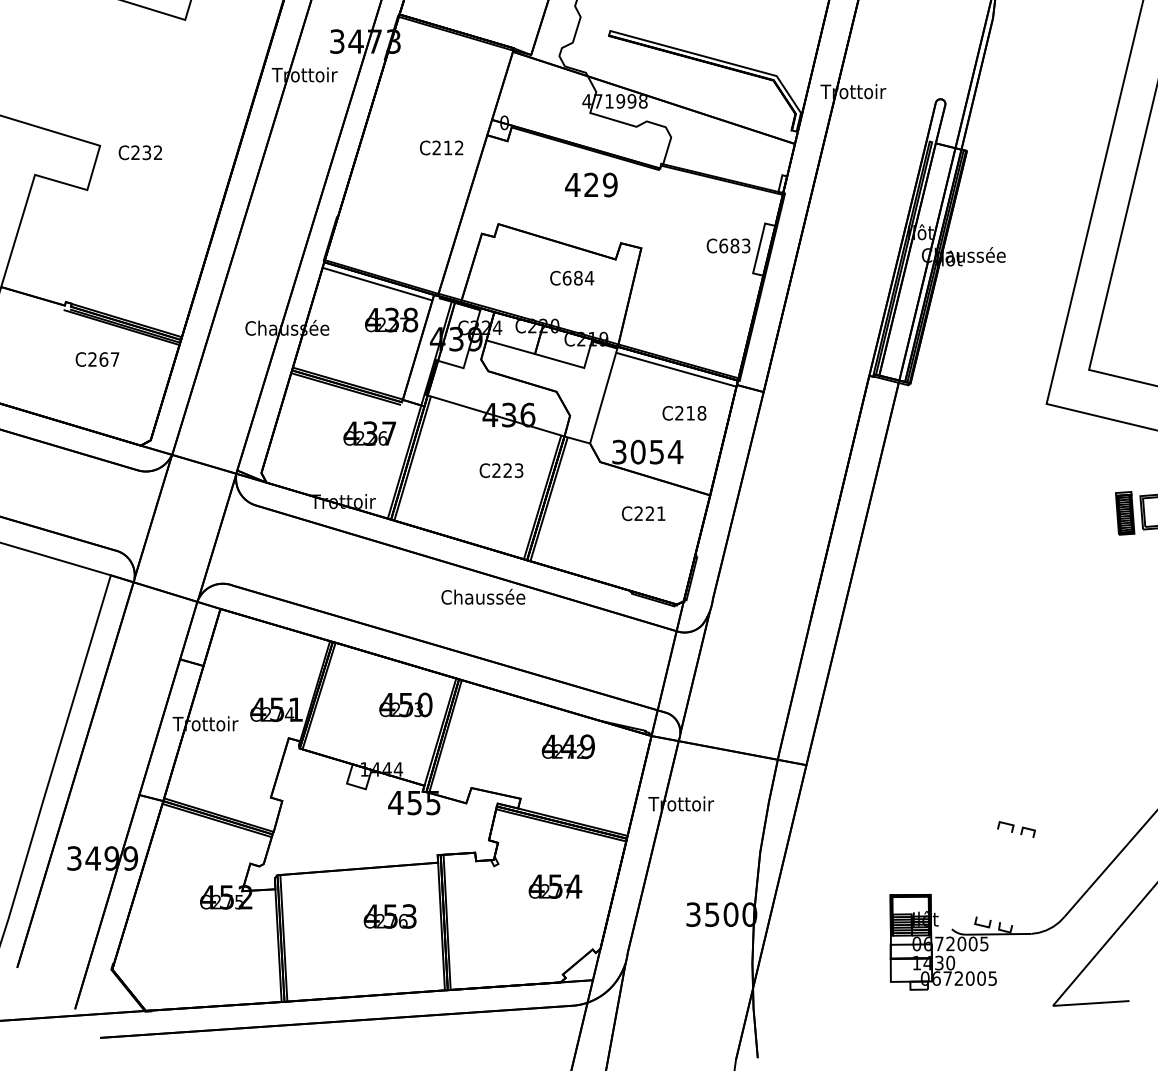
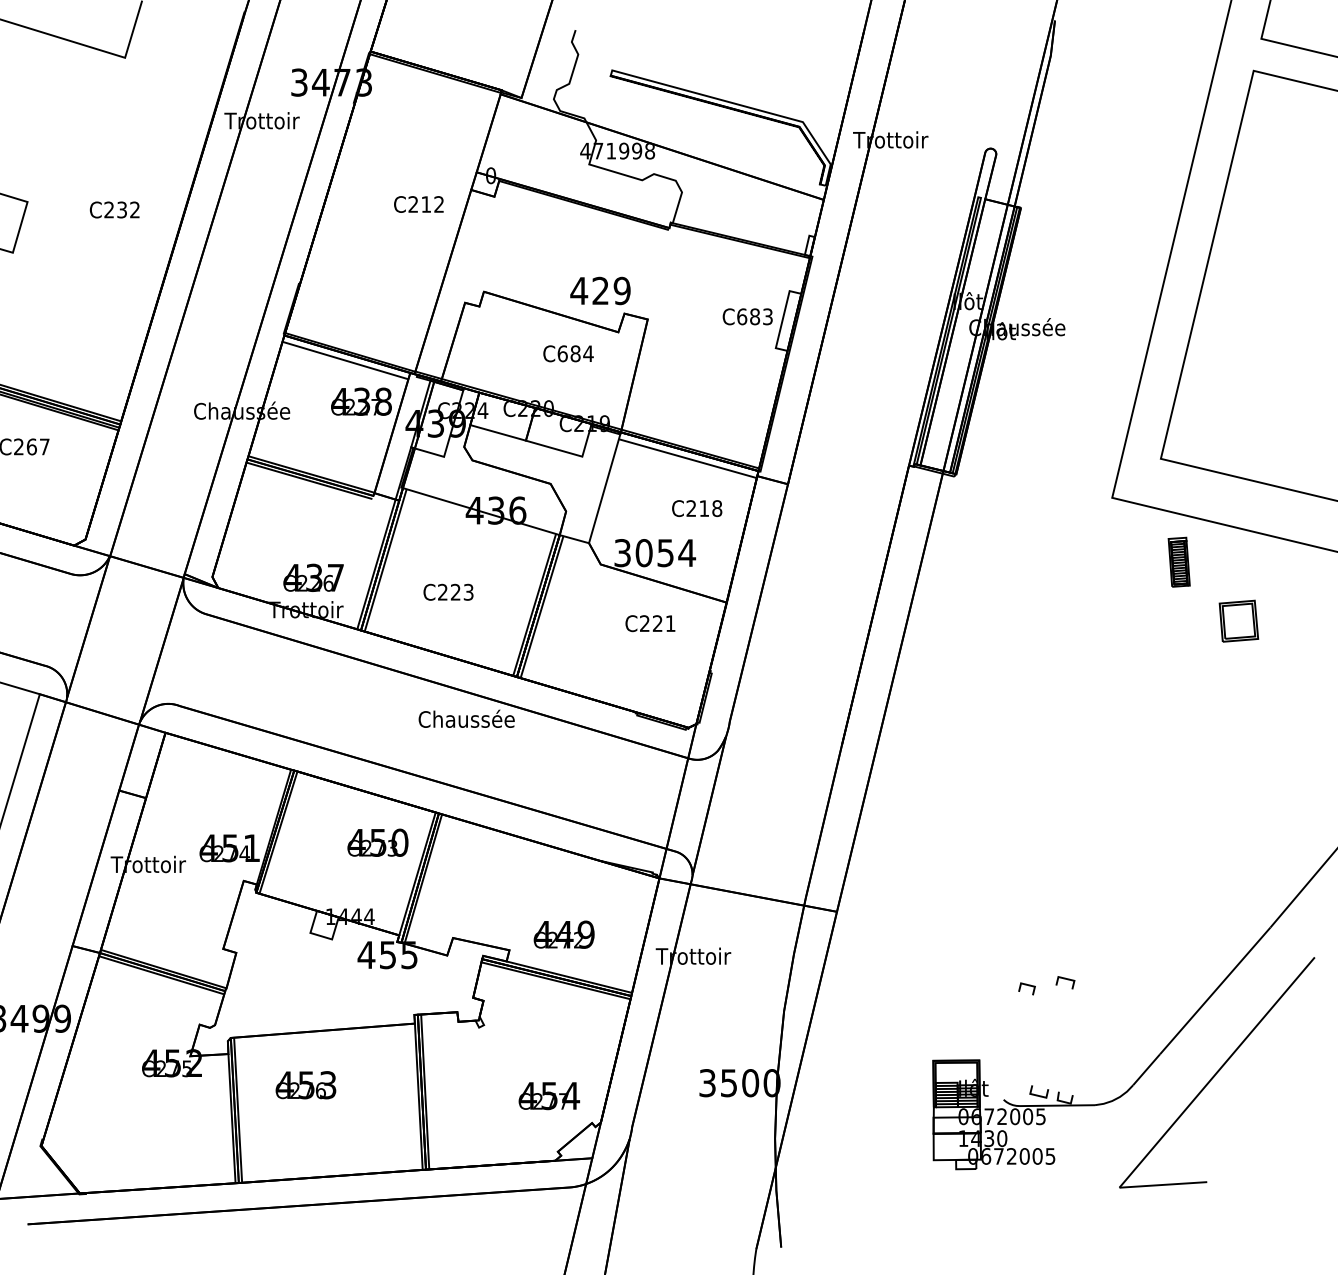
text: (140, 152) -> (114, 209), moved
text: (591, 184) -> (600, 290), moved
text: (369, 433) -> (313, 577), moved
text: (501, 469) -> (448, 591), moved
part: (1124, 512) -> (1178, 561), moved
text: (567, 746) -> (563, 934), moved
line: (1029, 830) -> (1028, 986), moved
text: (554, 887) -> (548, 1096), moved
text: (389, 916) -> (305, 1085), moved

